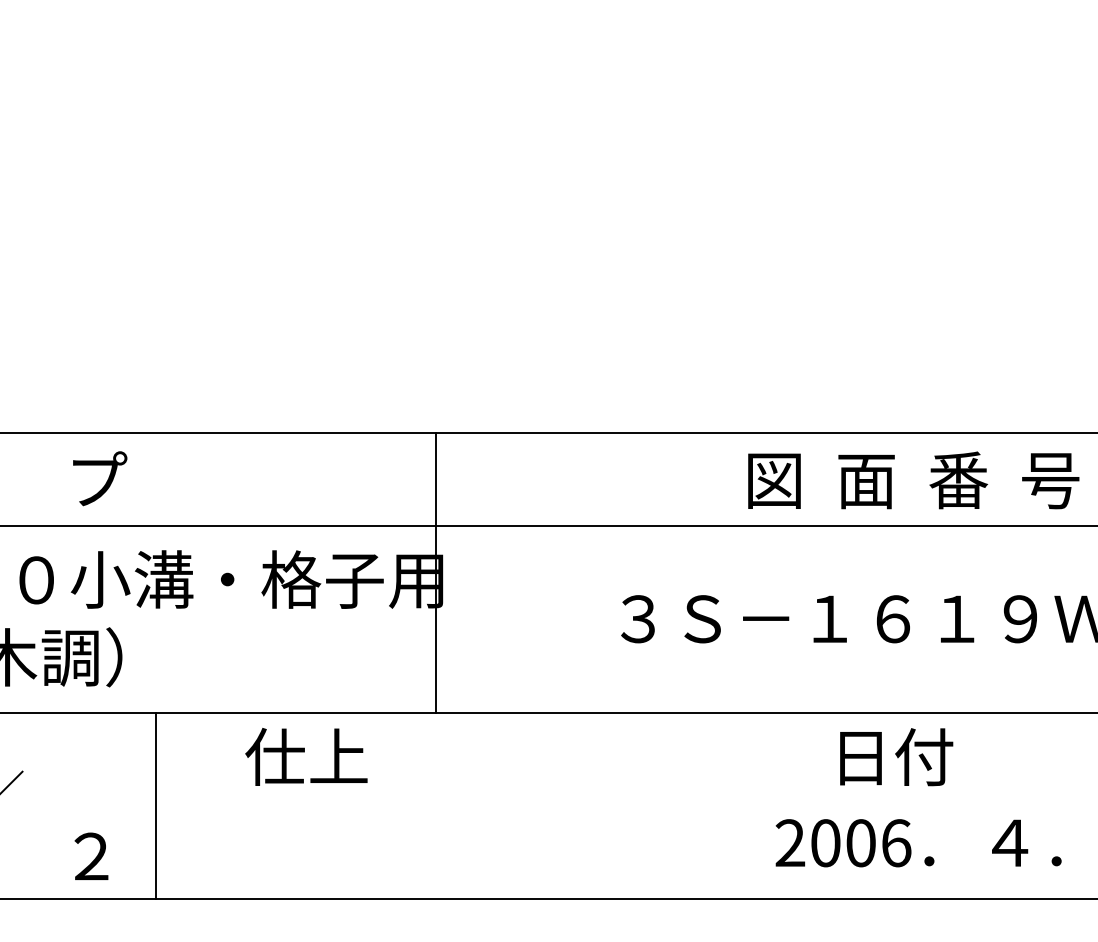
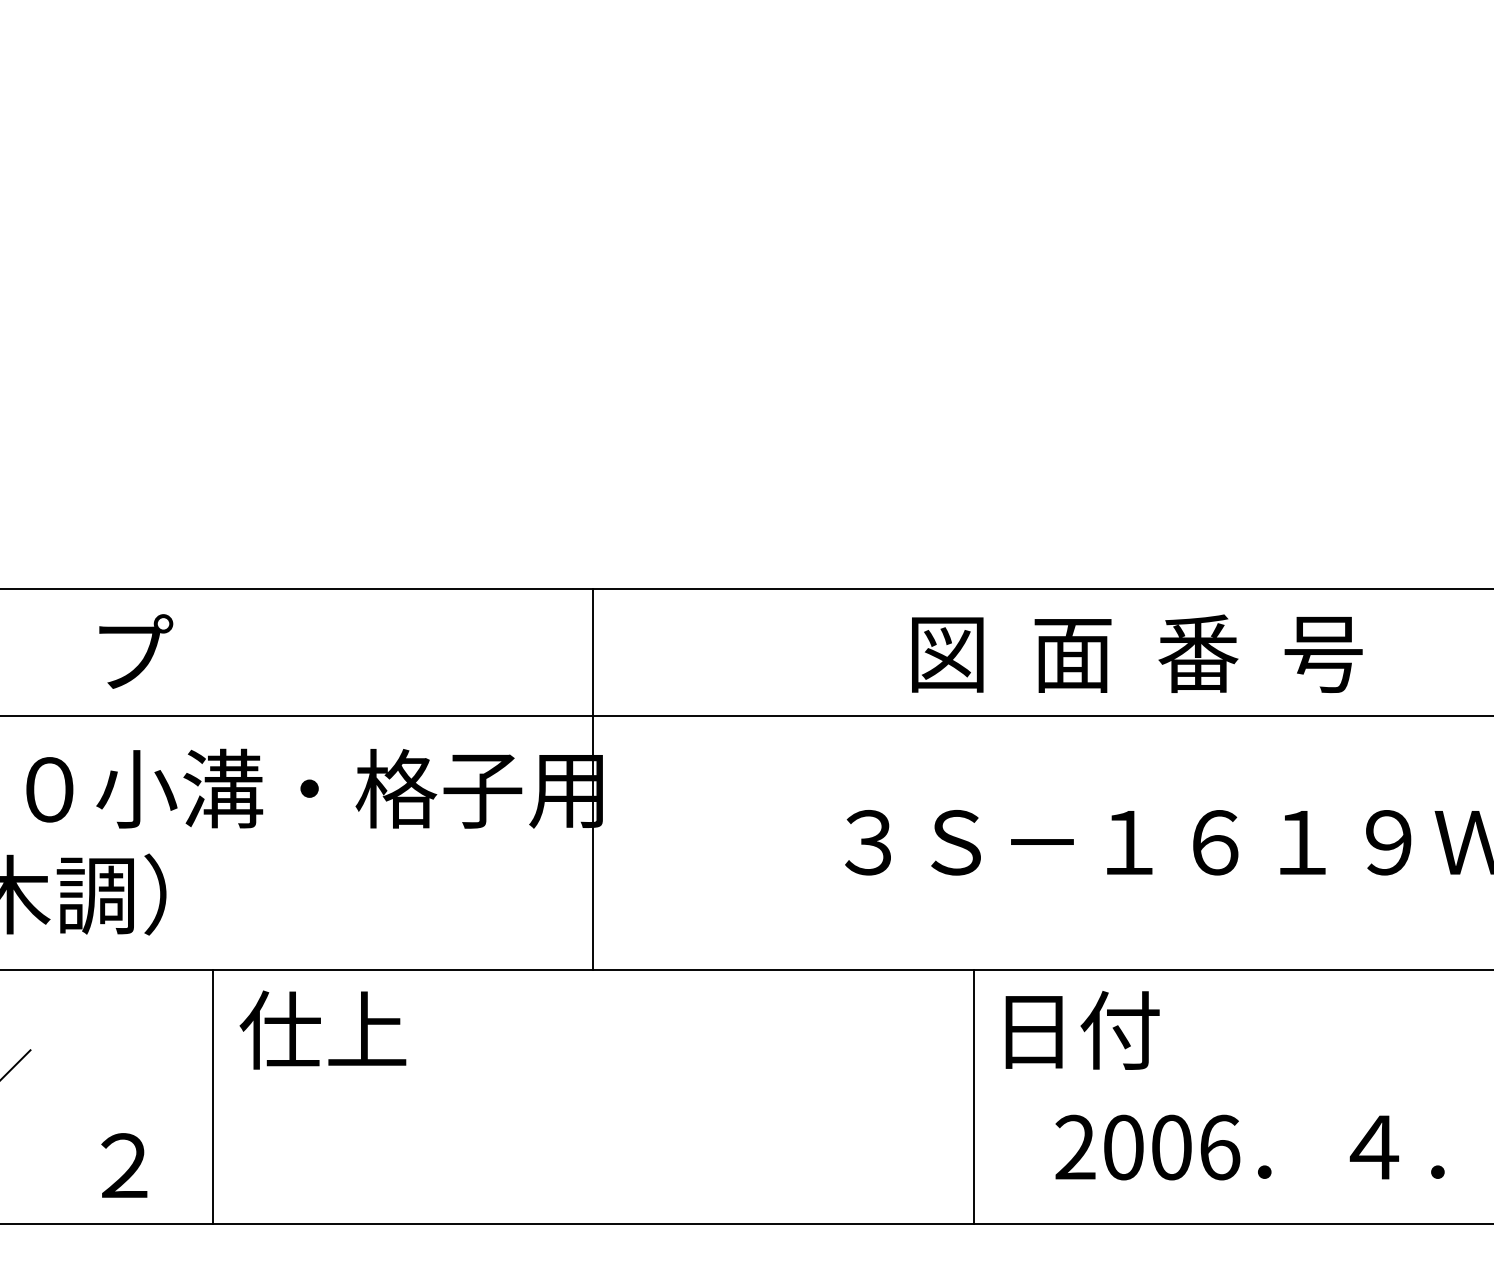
text: (913, 480) -> (1136, 653), moved
text: (306, 756) -> (323, 1029), moved
text: (896, 757) -> (1082, 1030), moved
line: (715, 805) -> (973, 1096), added

